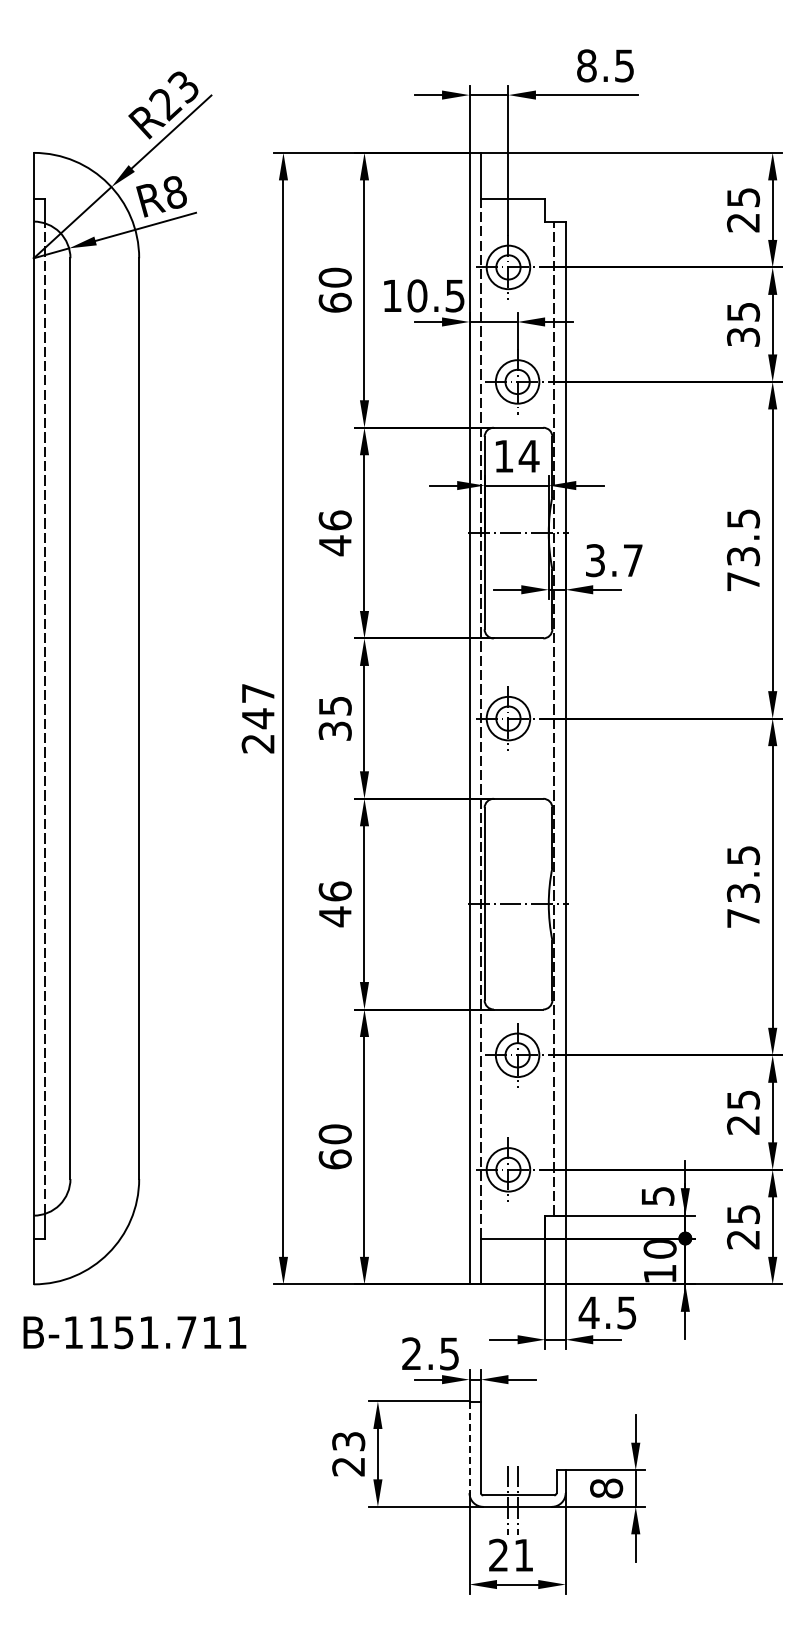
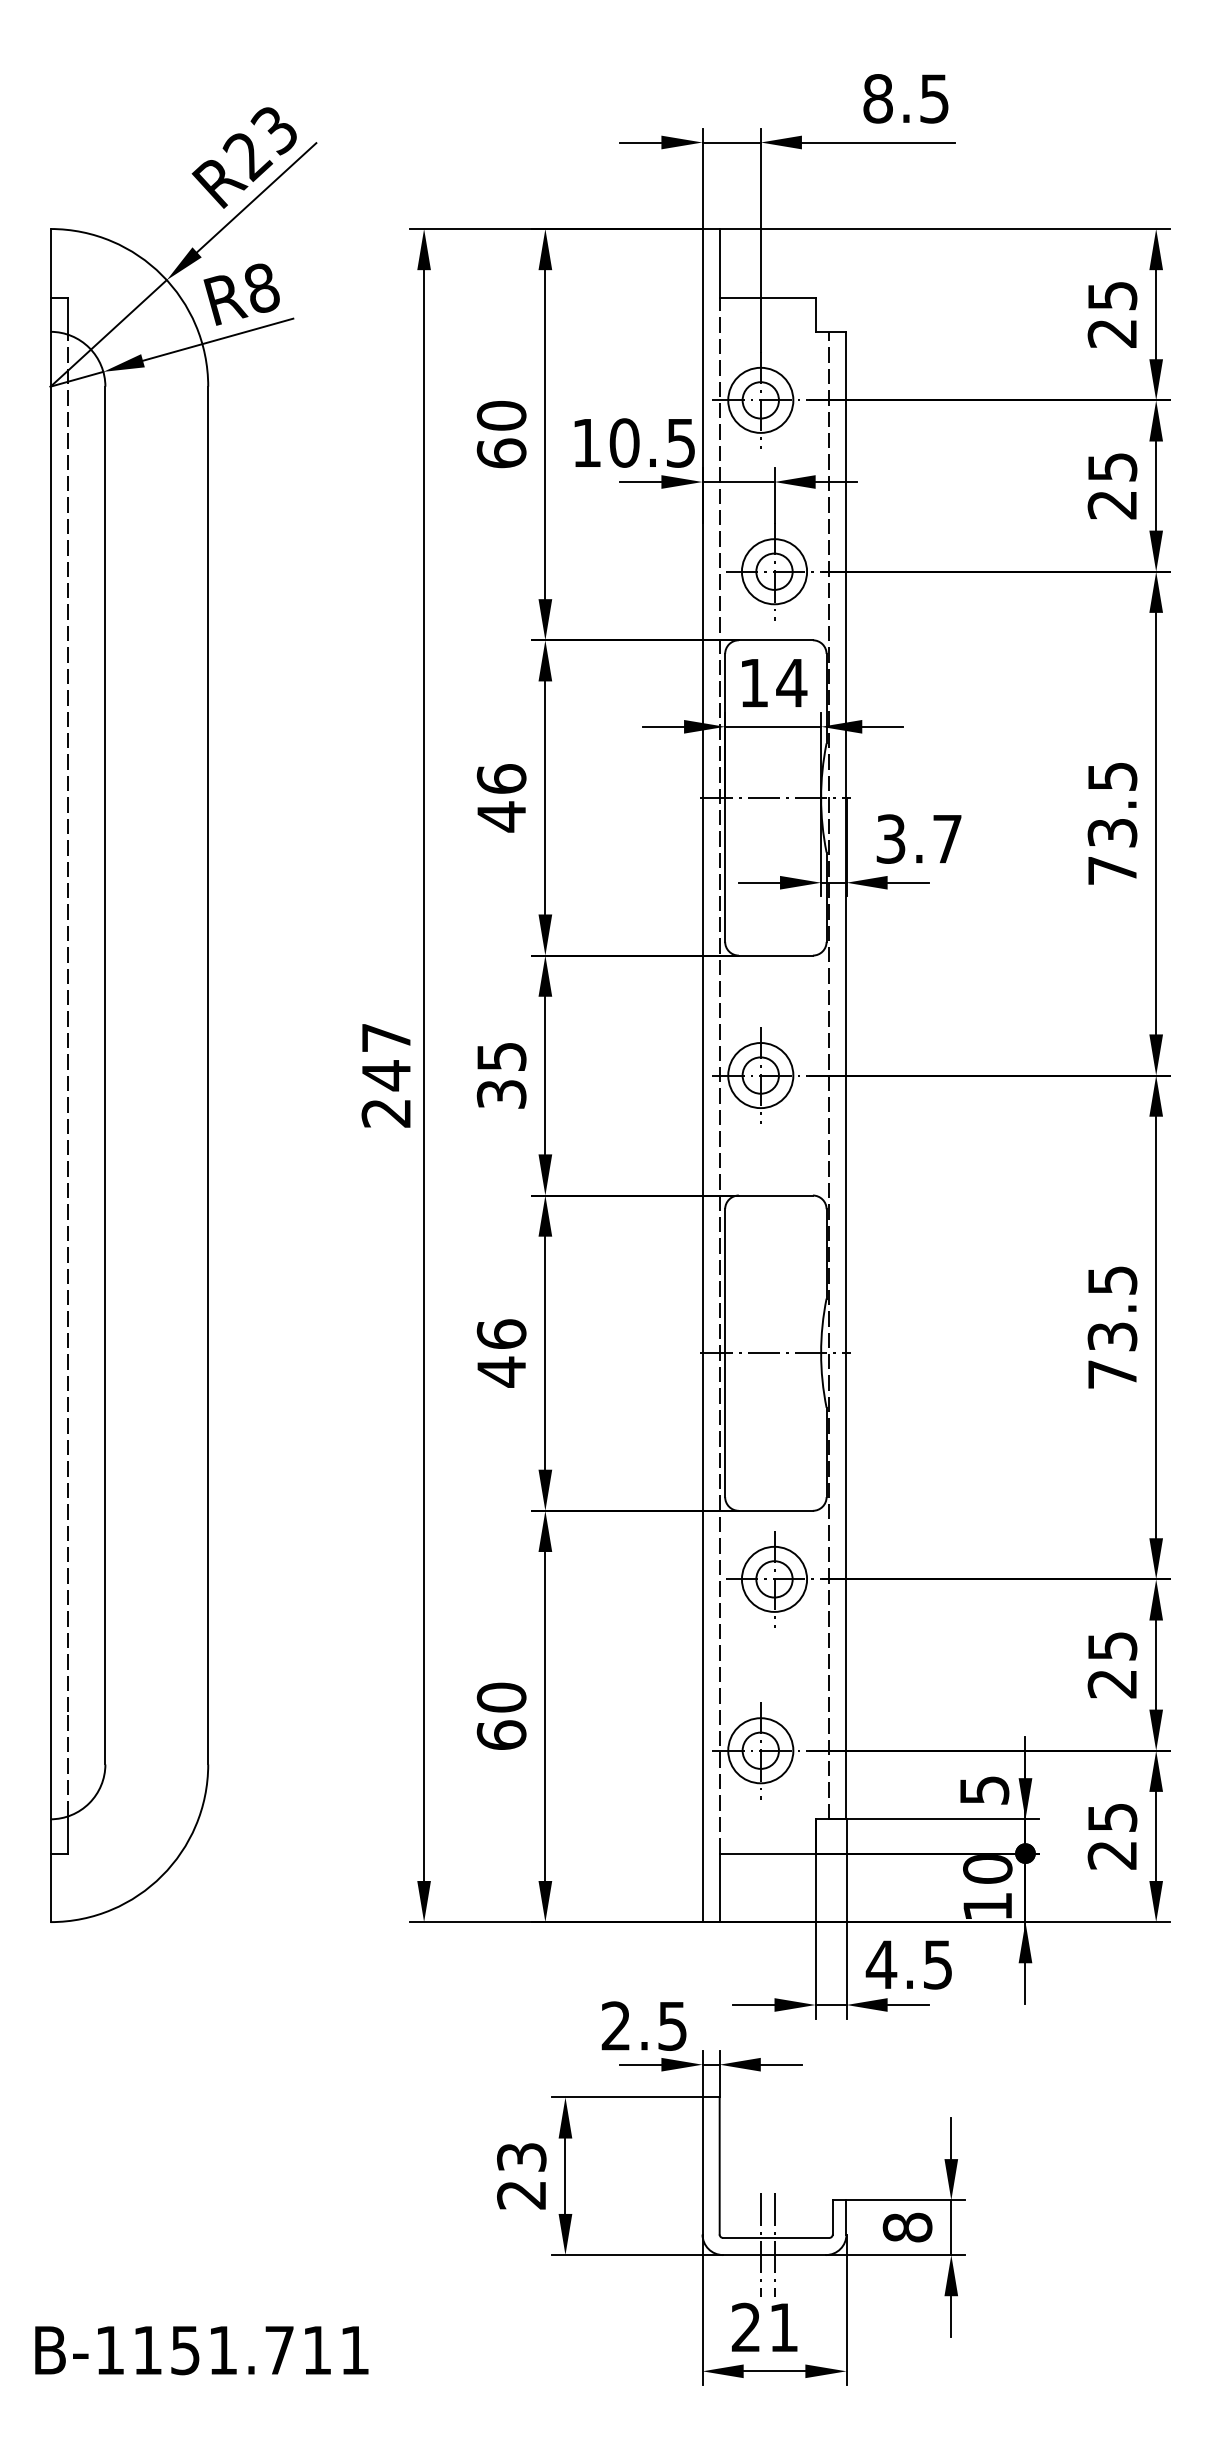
text: (743, 336) -> (1112, 503), 35 -> 25
text: (134, 1332) -> (201, 2350), moved
line: (469, 1447) -> (702, 2166), dashed -> solid

